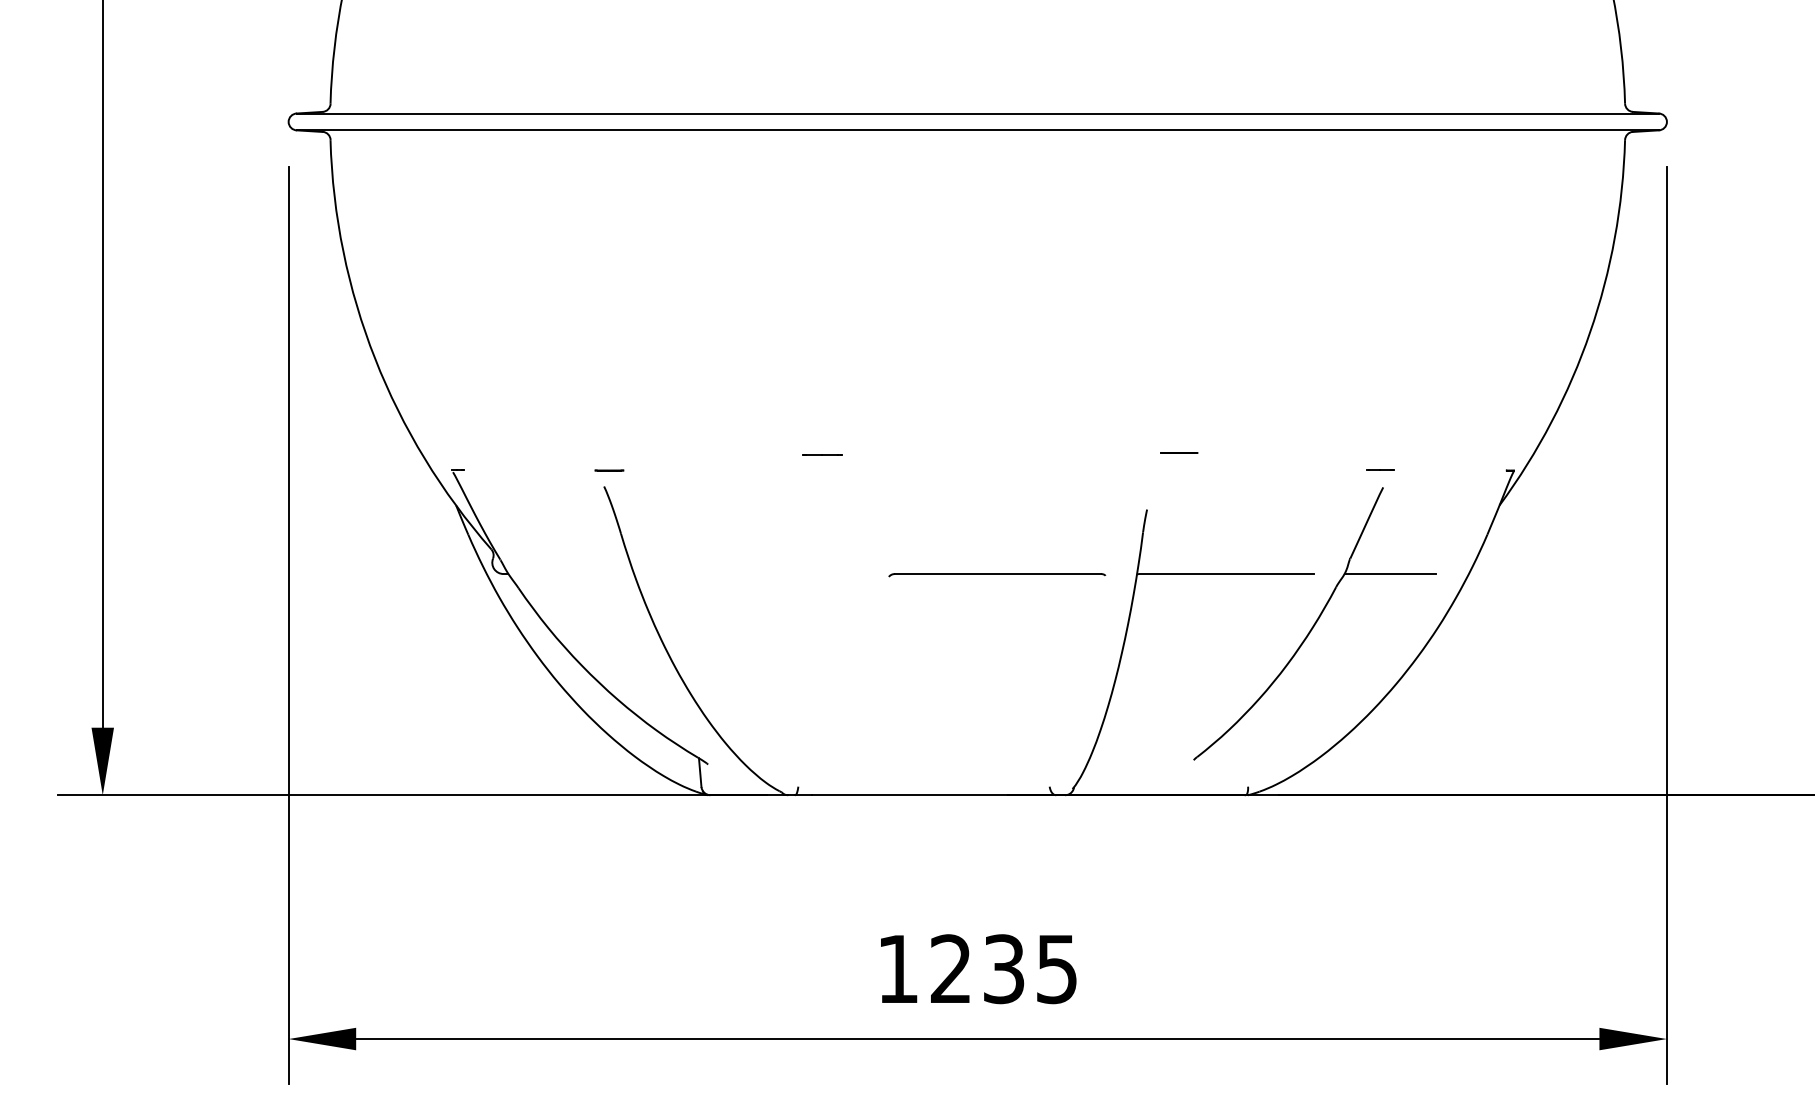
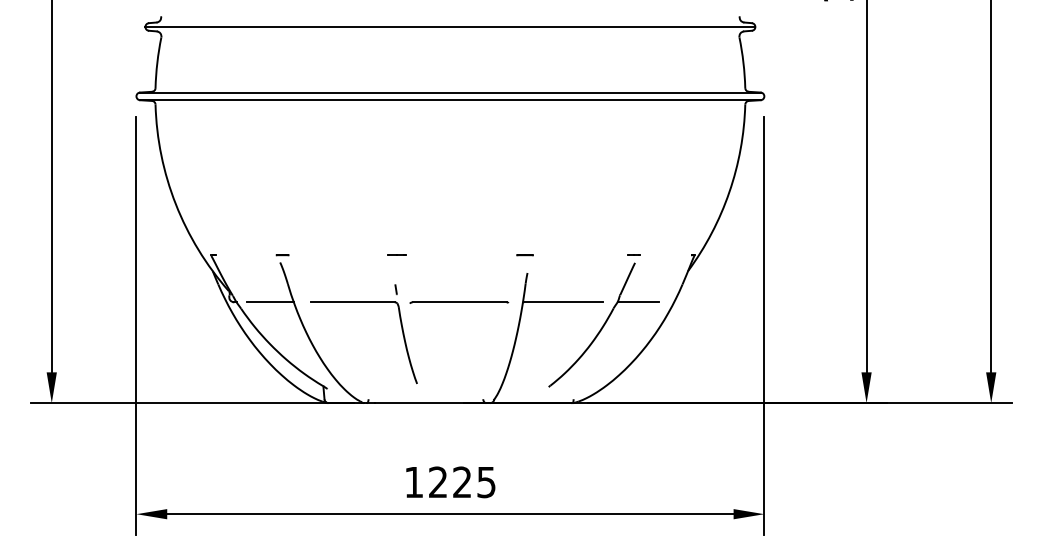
line: (822, 453) -> (396, 254), moved
line: (1177, 453) -> (524, 255), moved
line: (582, 574) -> (270, 302), added
part: (787, 574) -> (363, 302), added
text: (1004, 969) -> (462, 482), 1235 -> 1225

